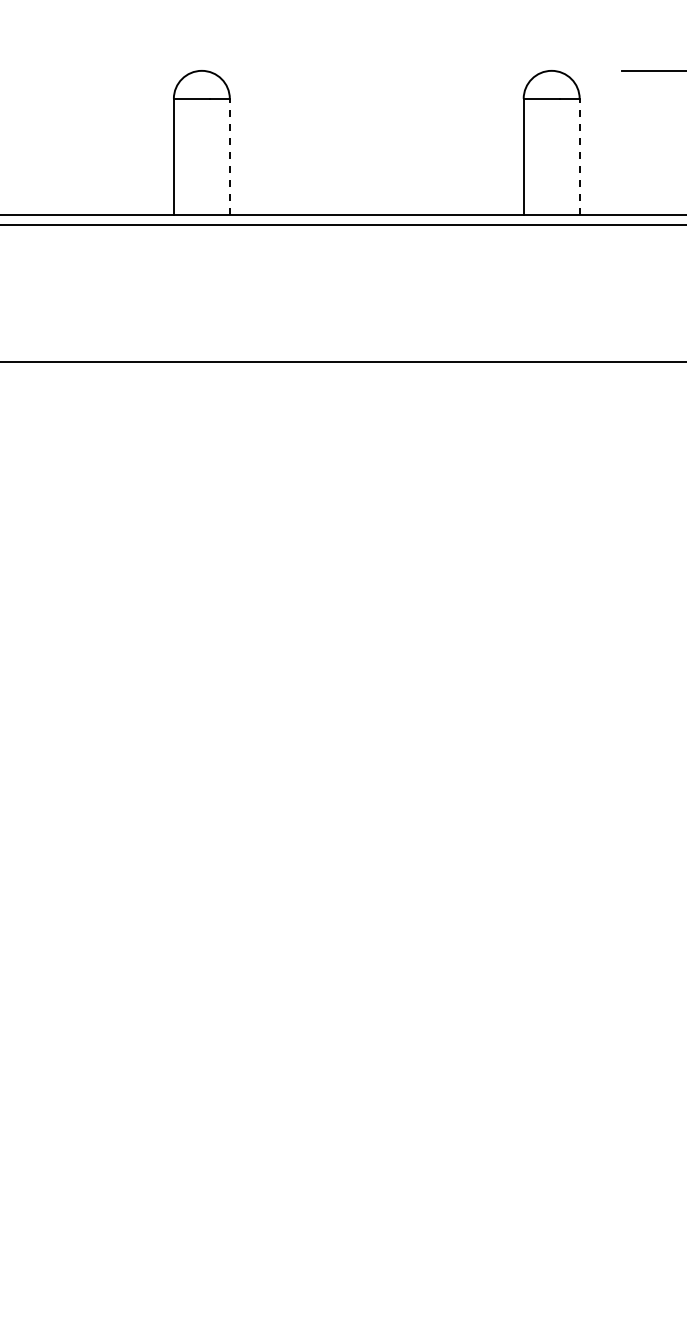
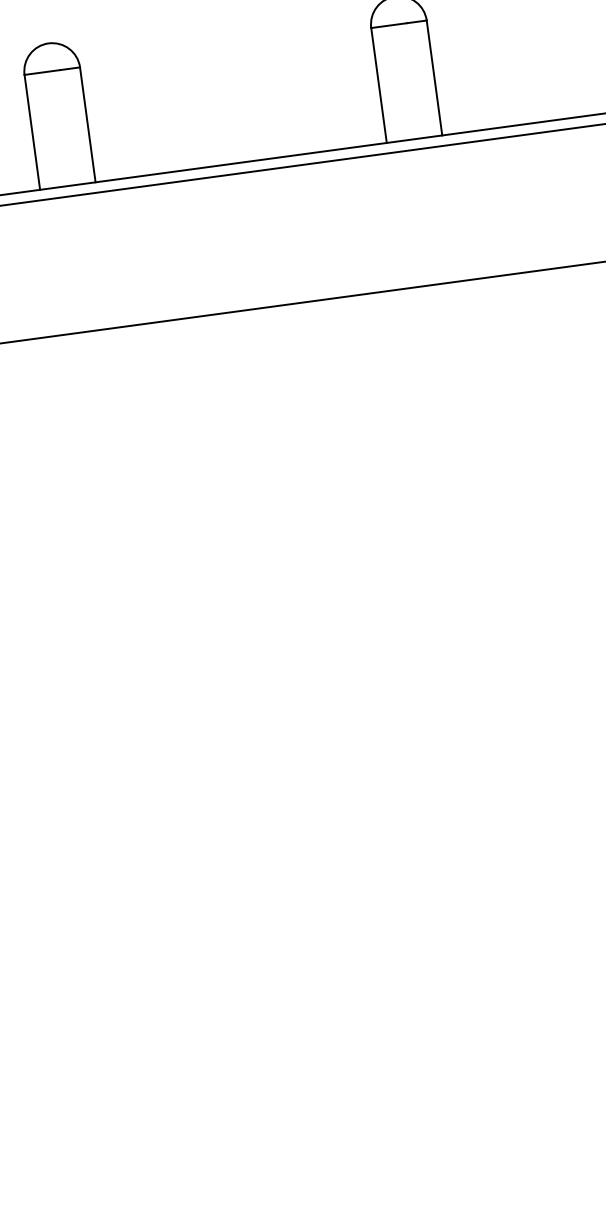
line: (229, 156) -> (87, 124), dashed -> solid
line: (579, 156) -> (434, 77), dashed -> solid

